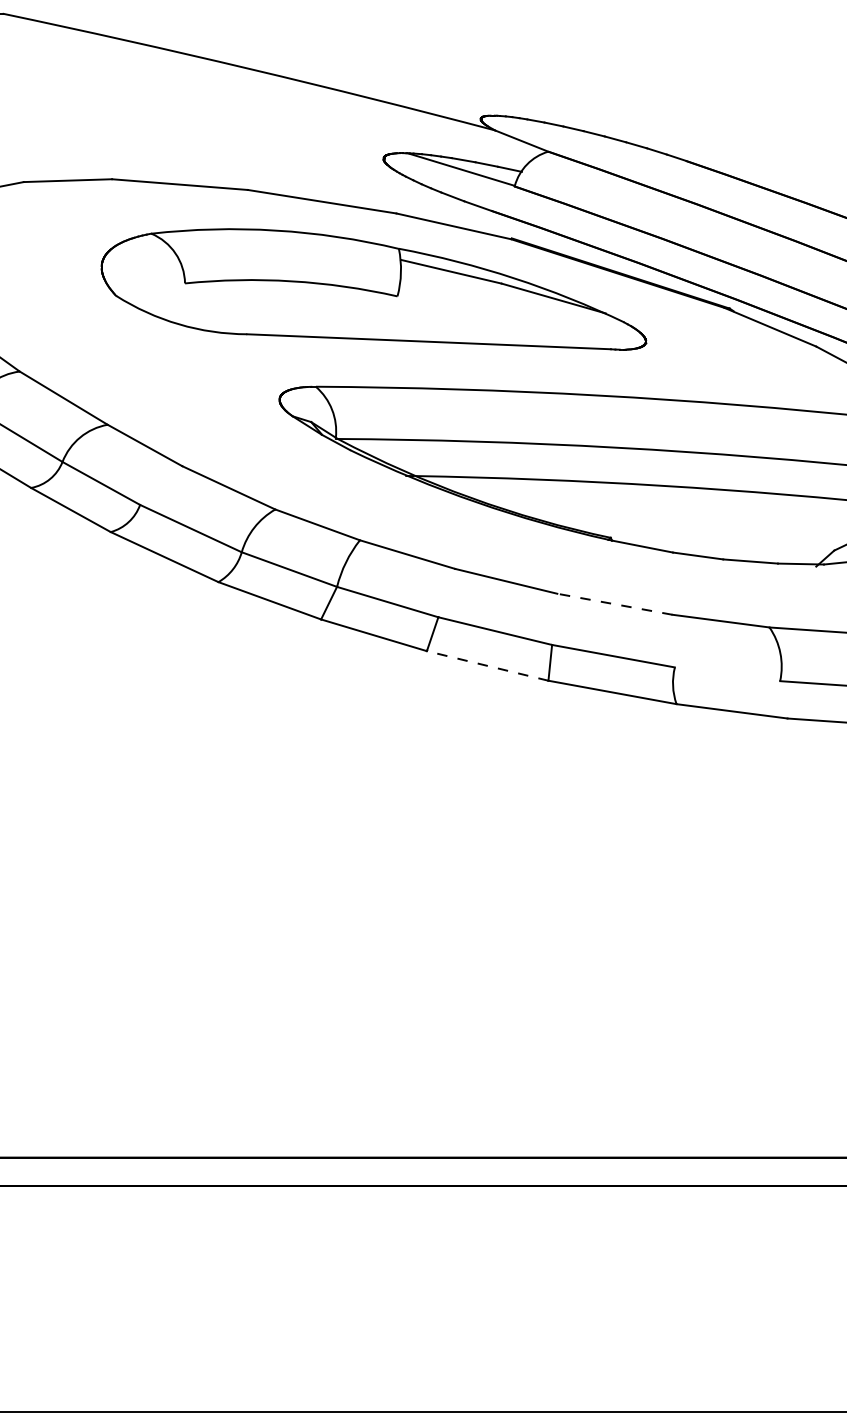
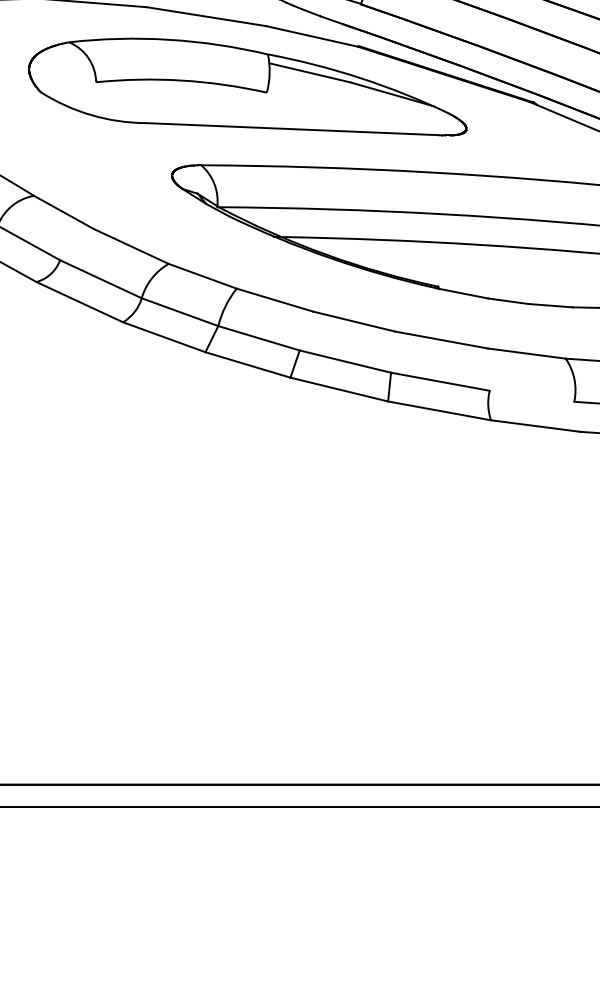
line: (614, 604) -> (441, 340), dashed -> solid
line: (487, 665) -> (339, 389), dashed -> solid

